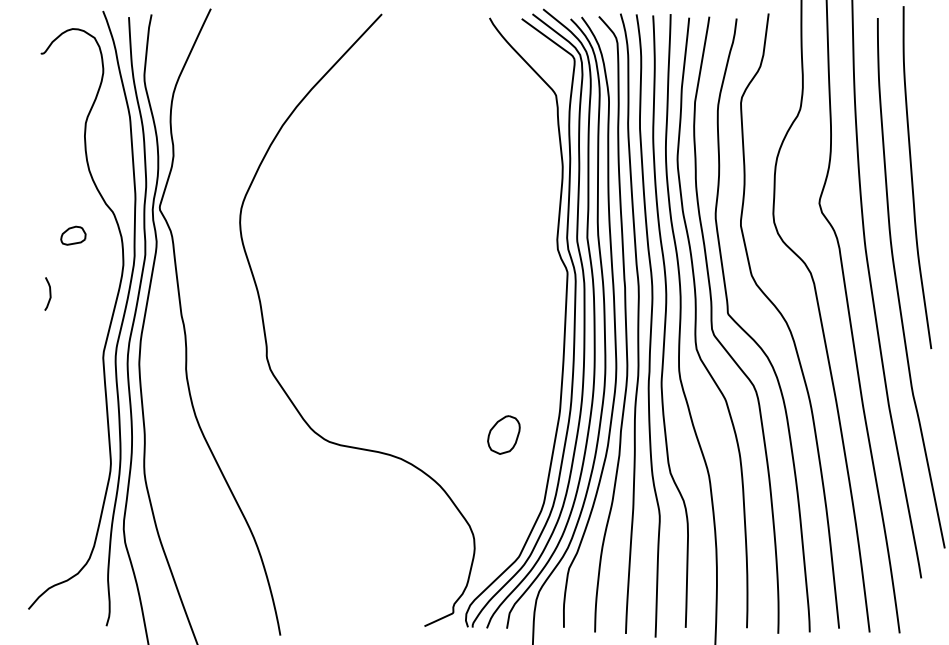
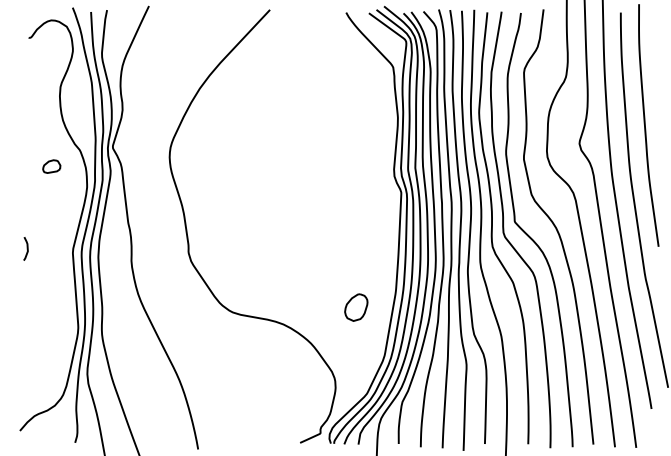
curve: (49, 293) -> (27, 248), moved

